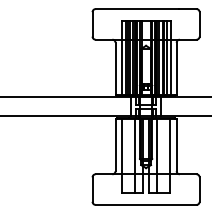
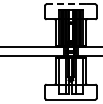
line: (138, 9) -> (67, 4), solid -> dashed

